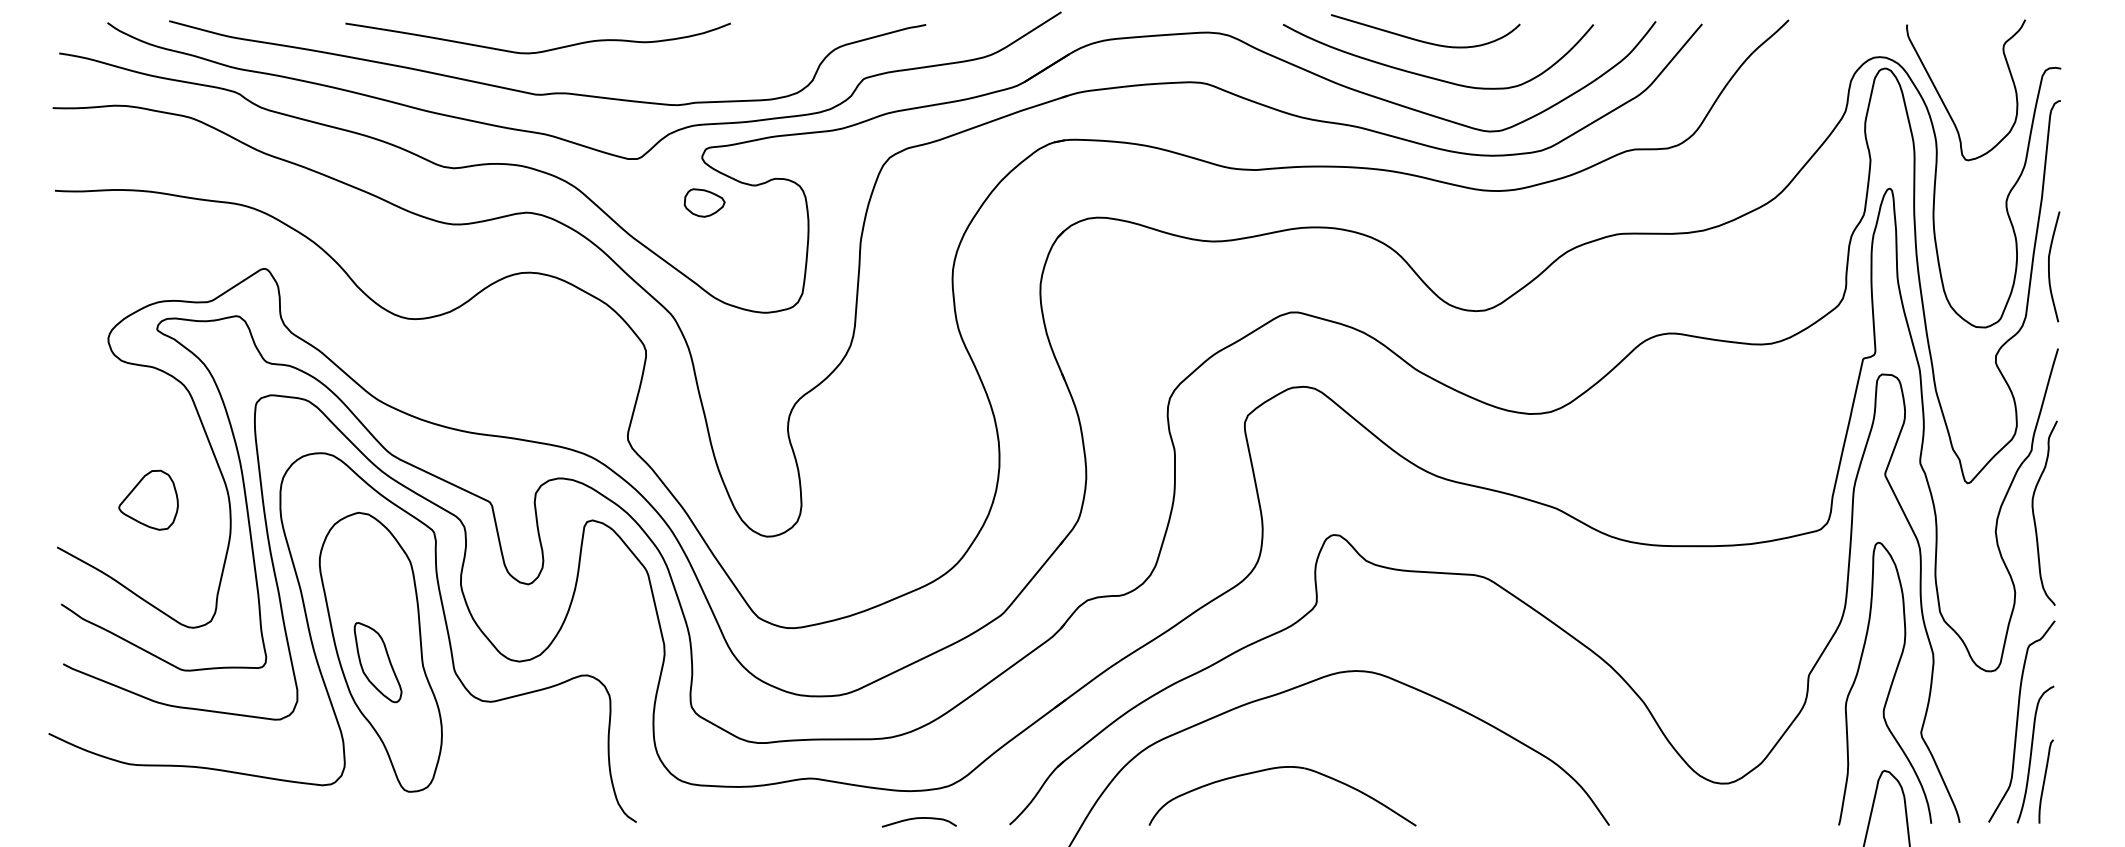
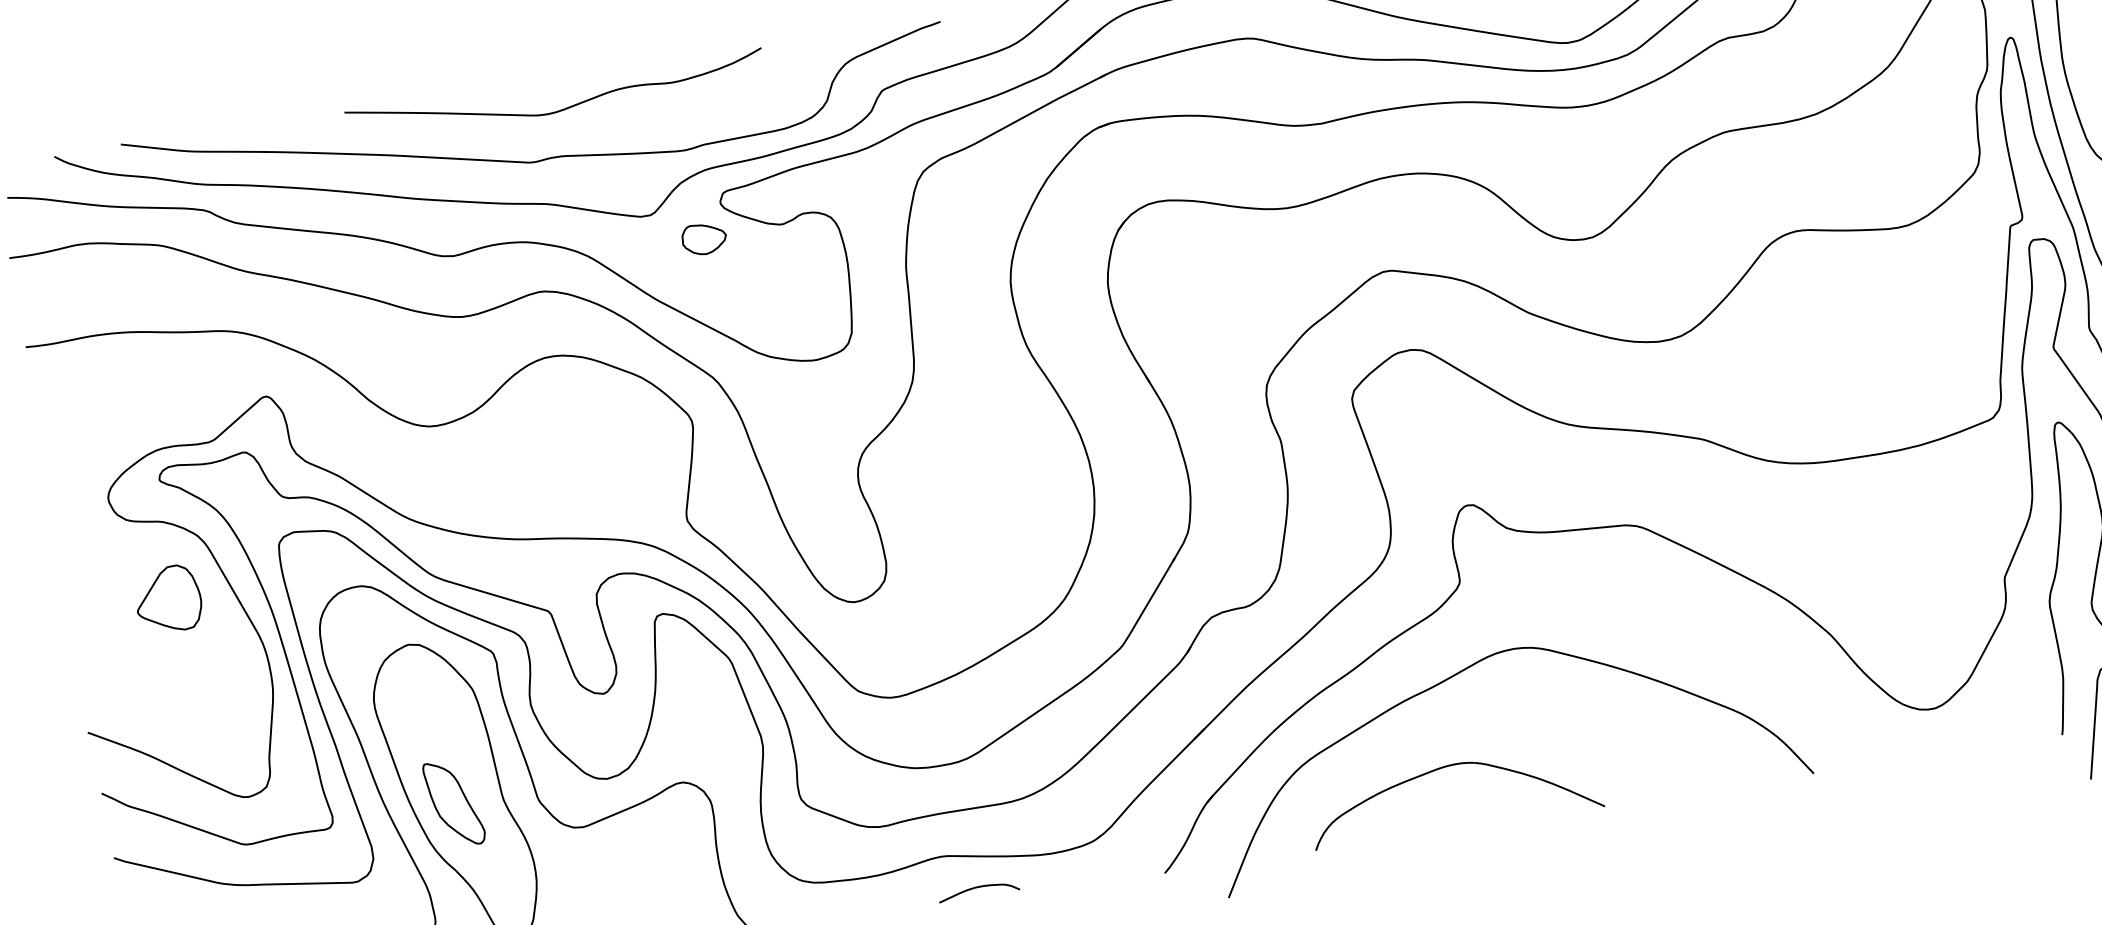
curve: (542, 50) -> (562, 108), moved
part: (704, 202) -> (704, 238), moved
part: (148, 499) -> (168, 598), moved
curve: (917, 819) -> (976, 888), moved

